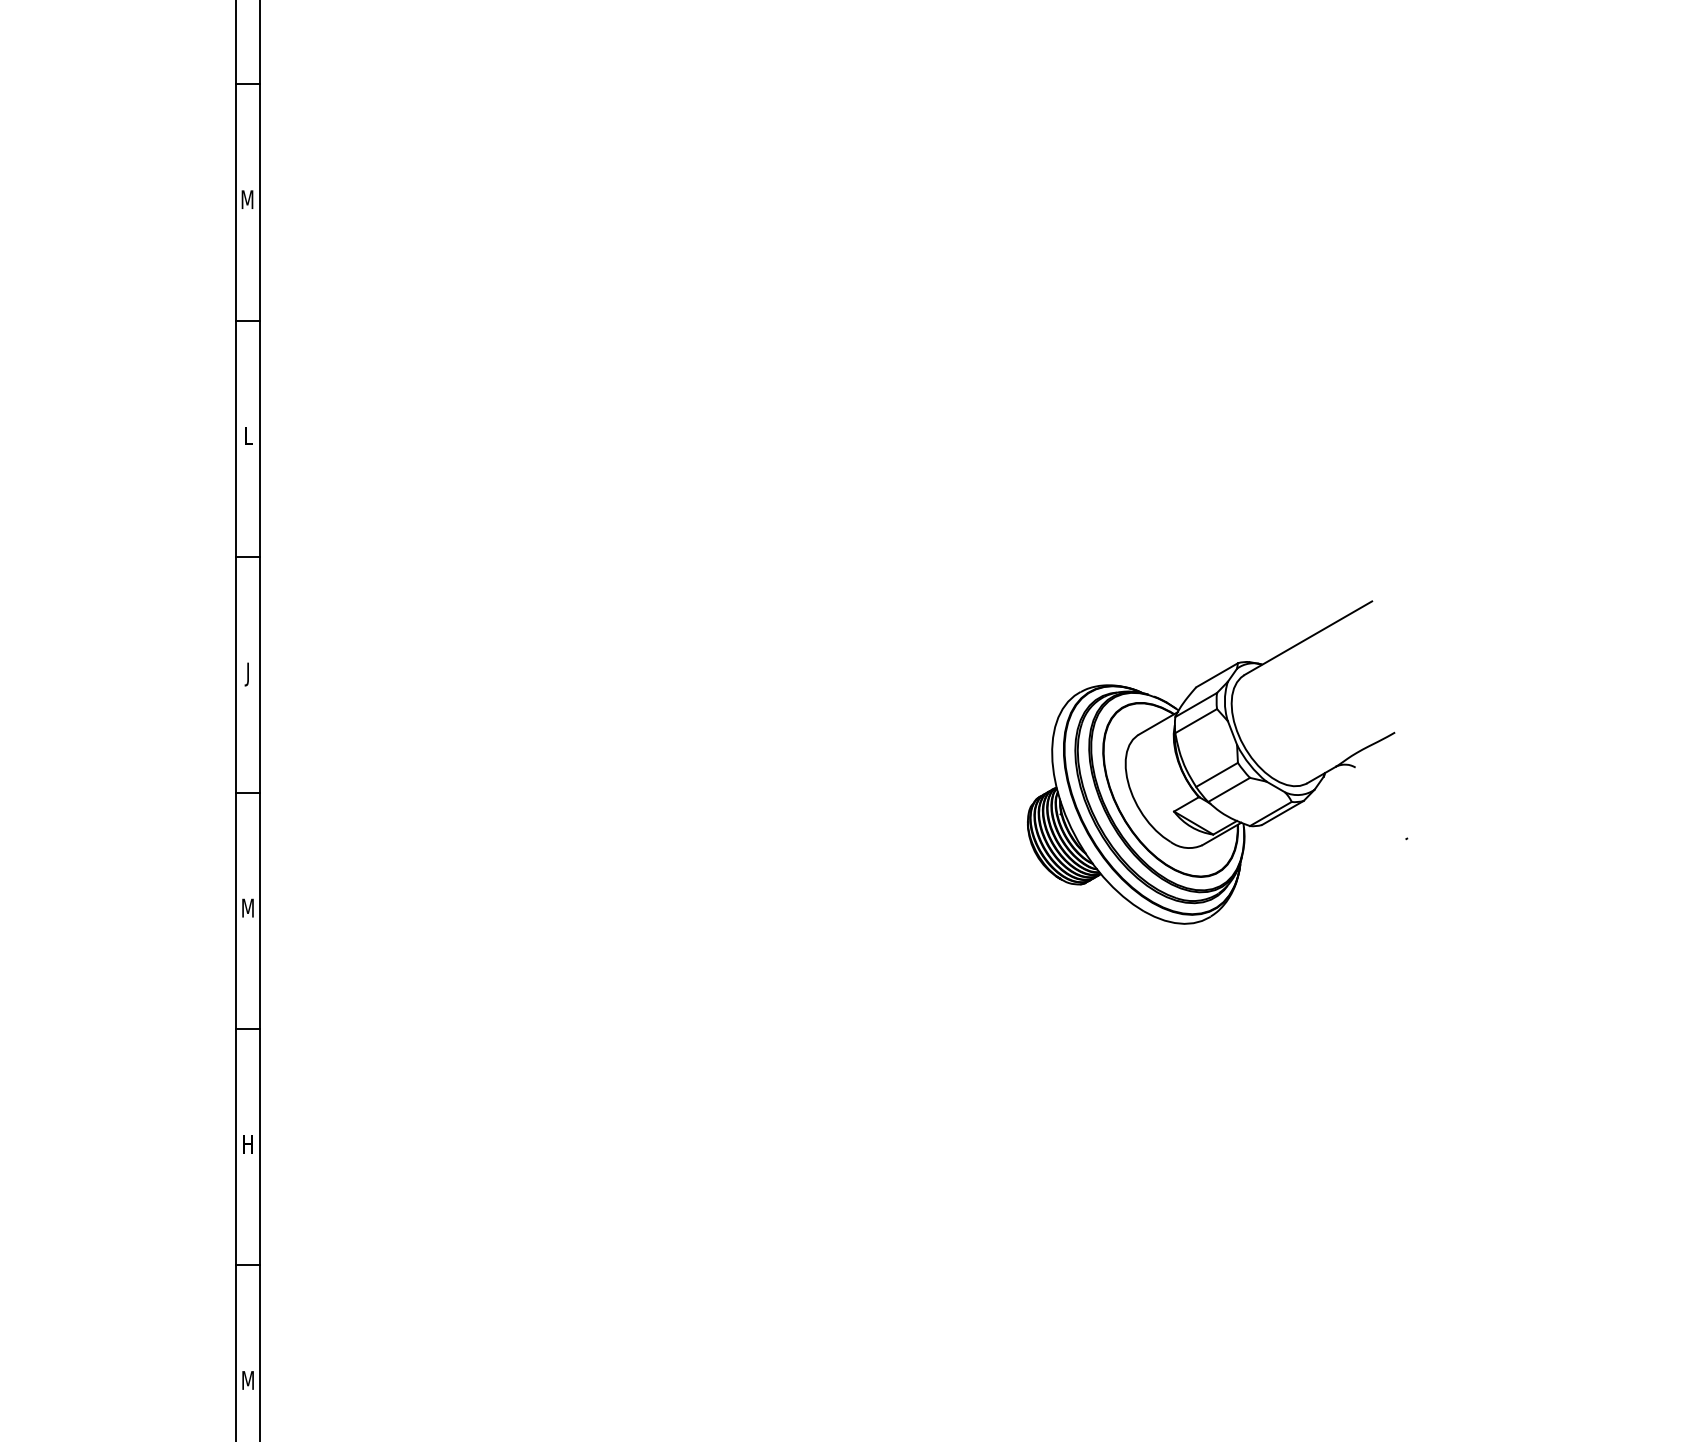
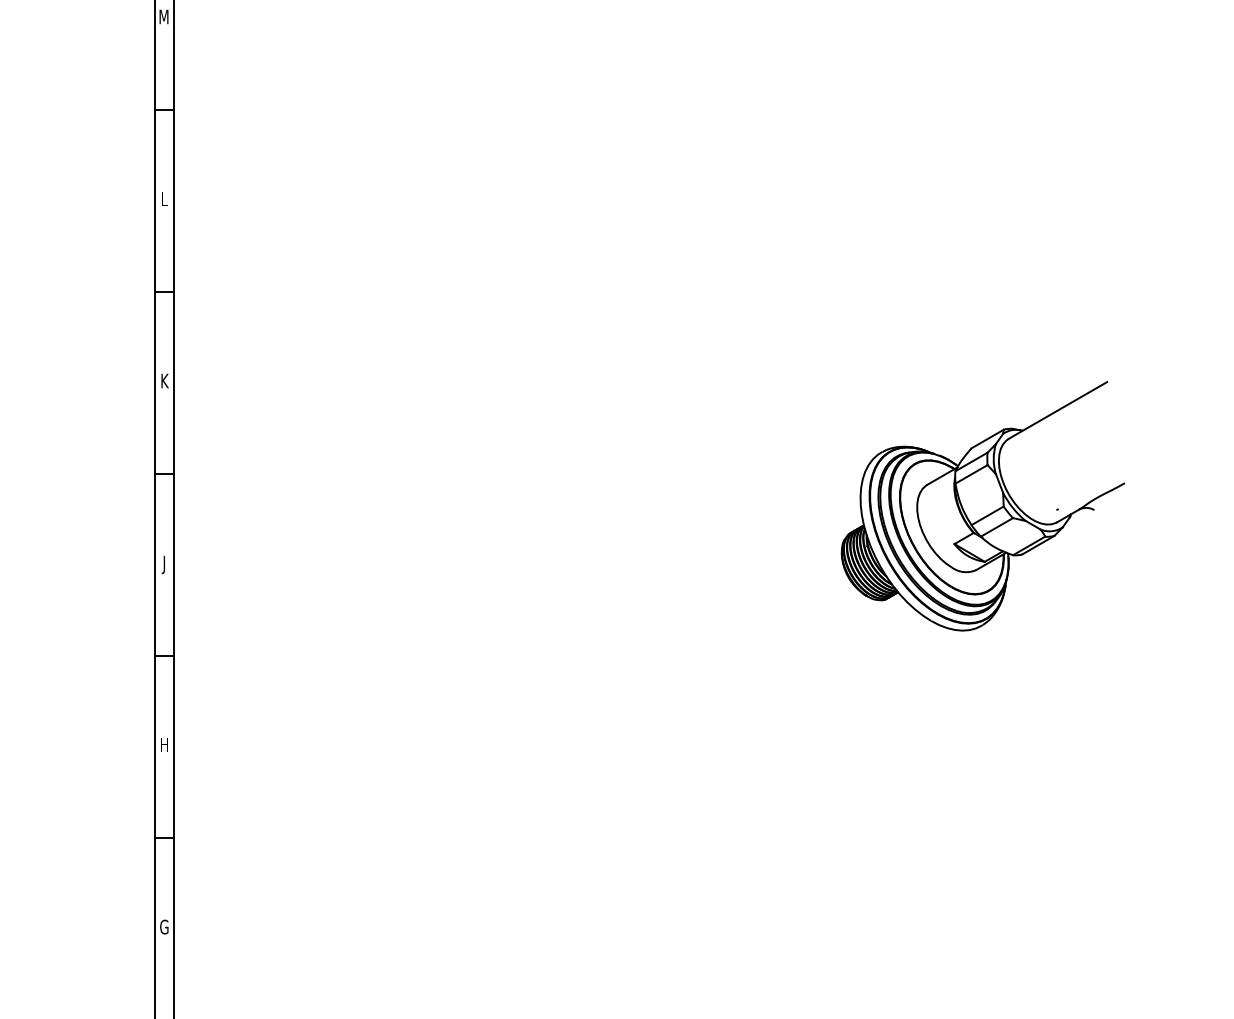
text: (248, 674) -> (164, 382), J -> K
part: (1211, 762) -> (983, 506), moved
text: (247, 910) -> (164, 564), M -> J
text: (247, 1380) -> (164, 927), M -> G

